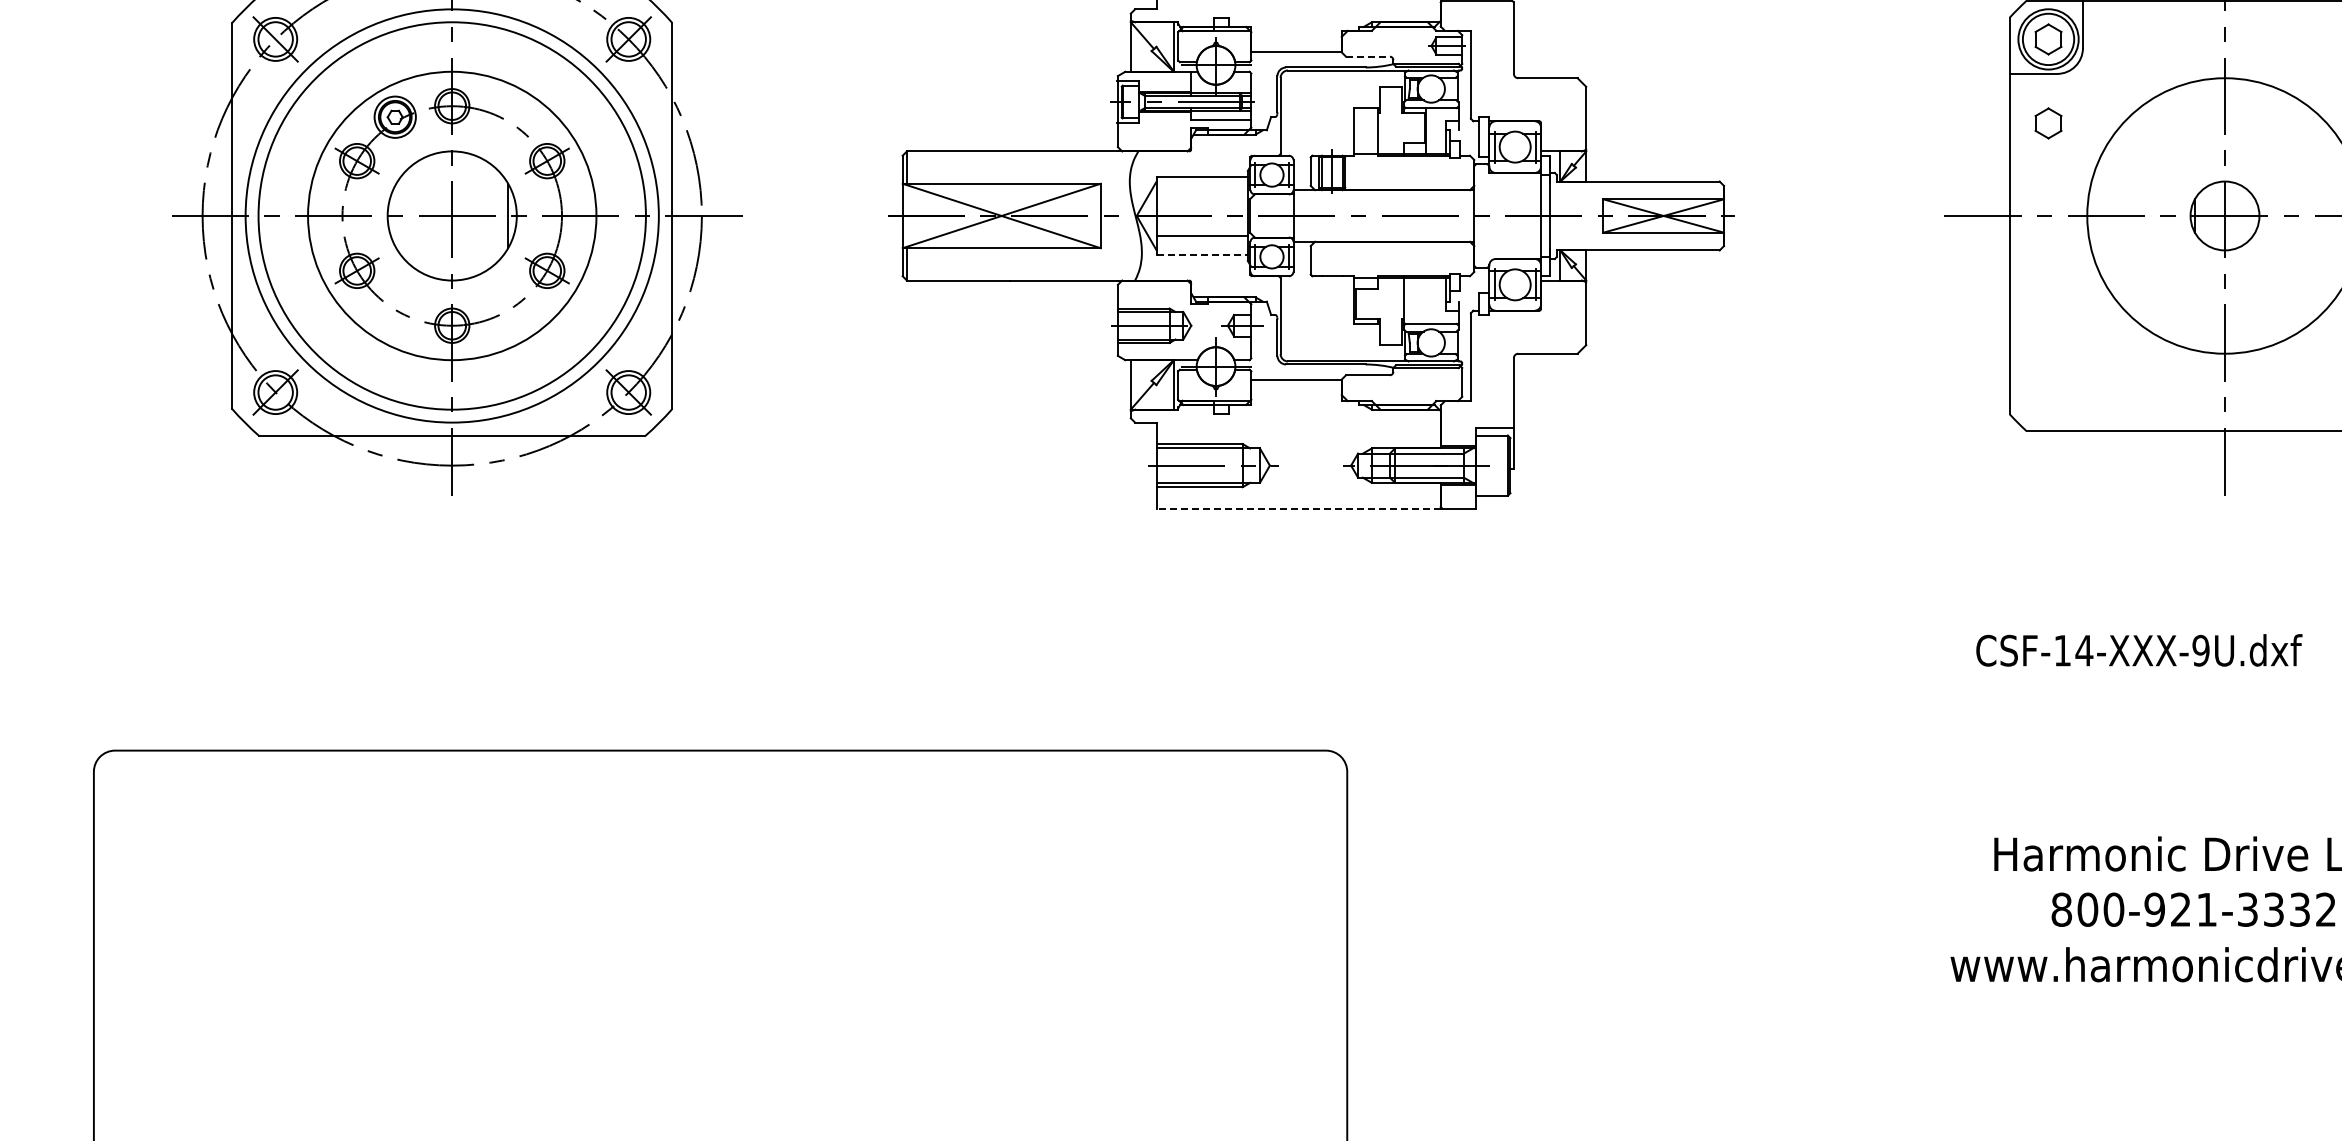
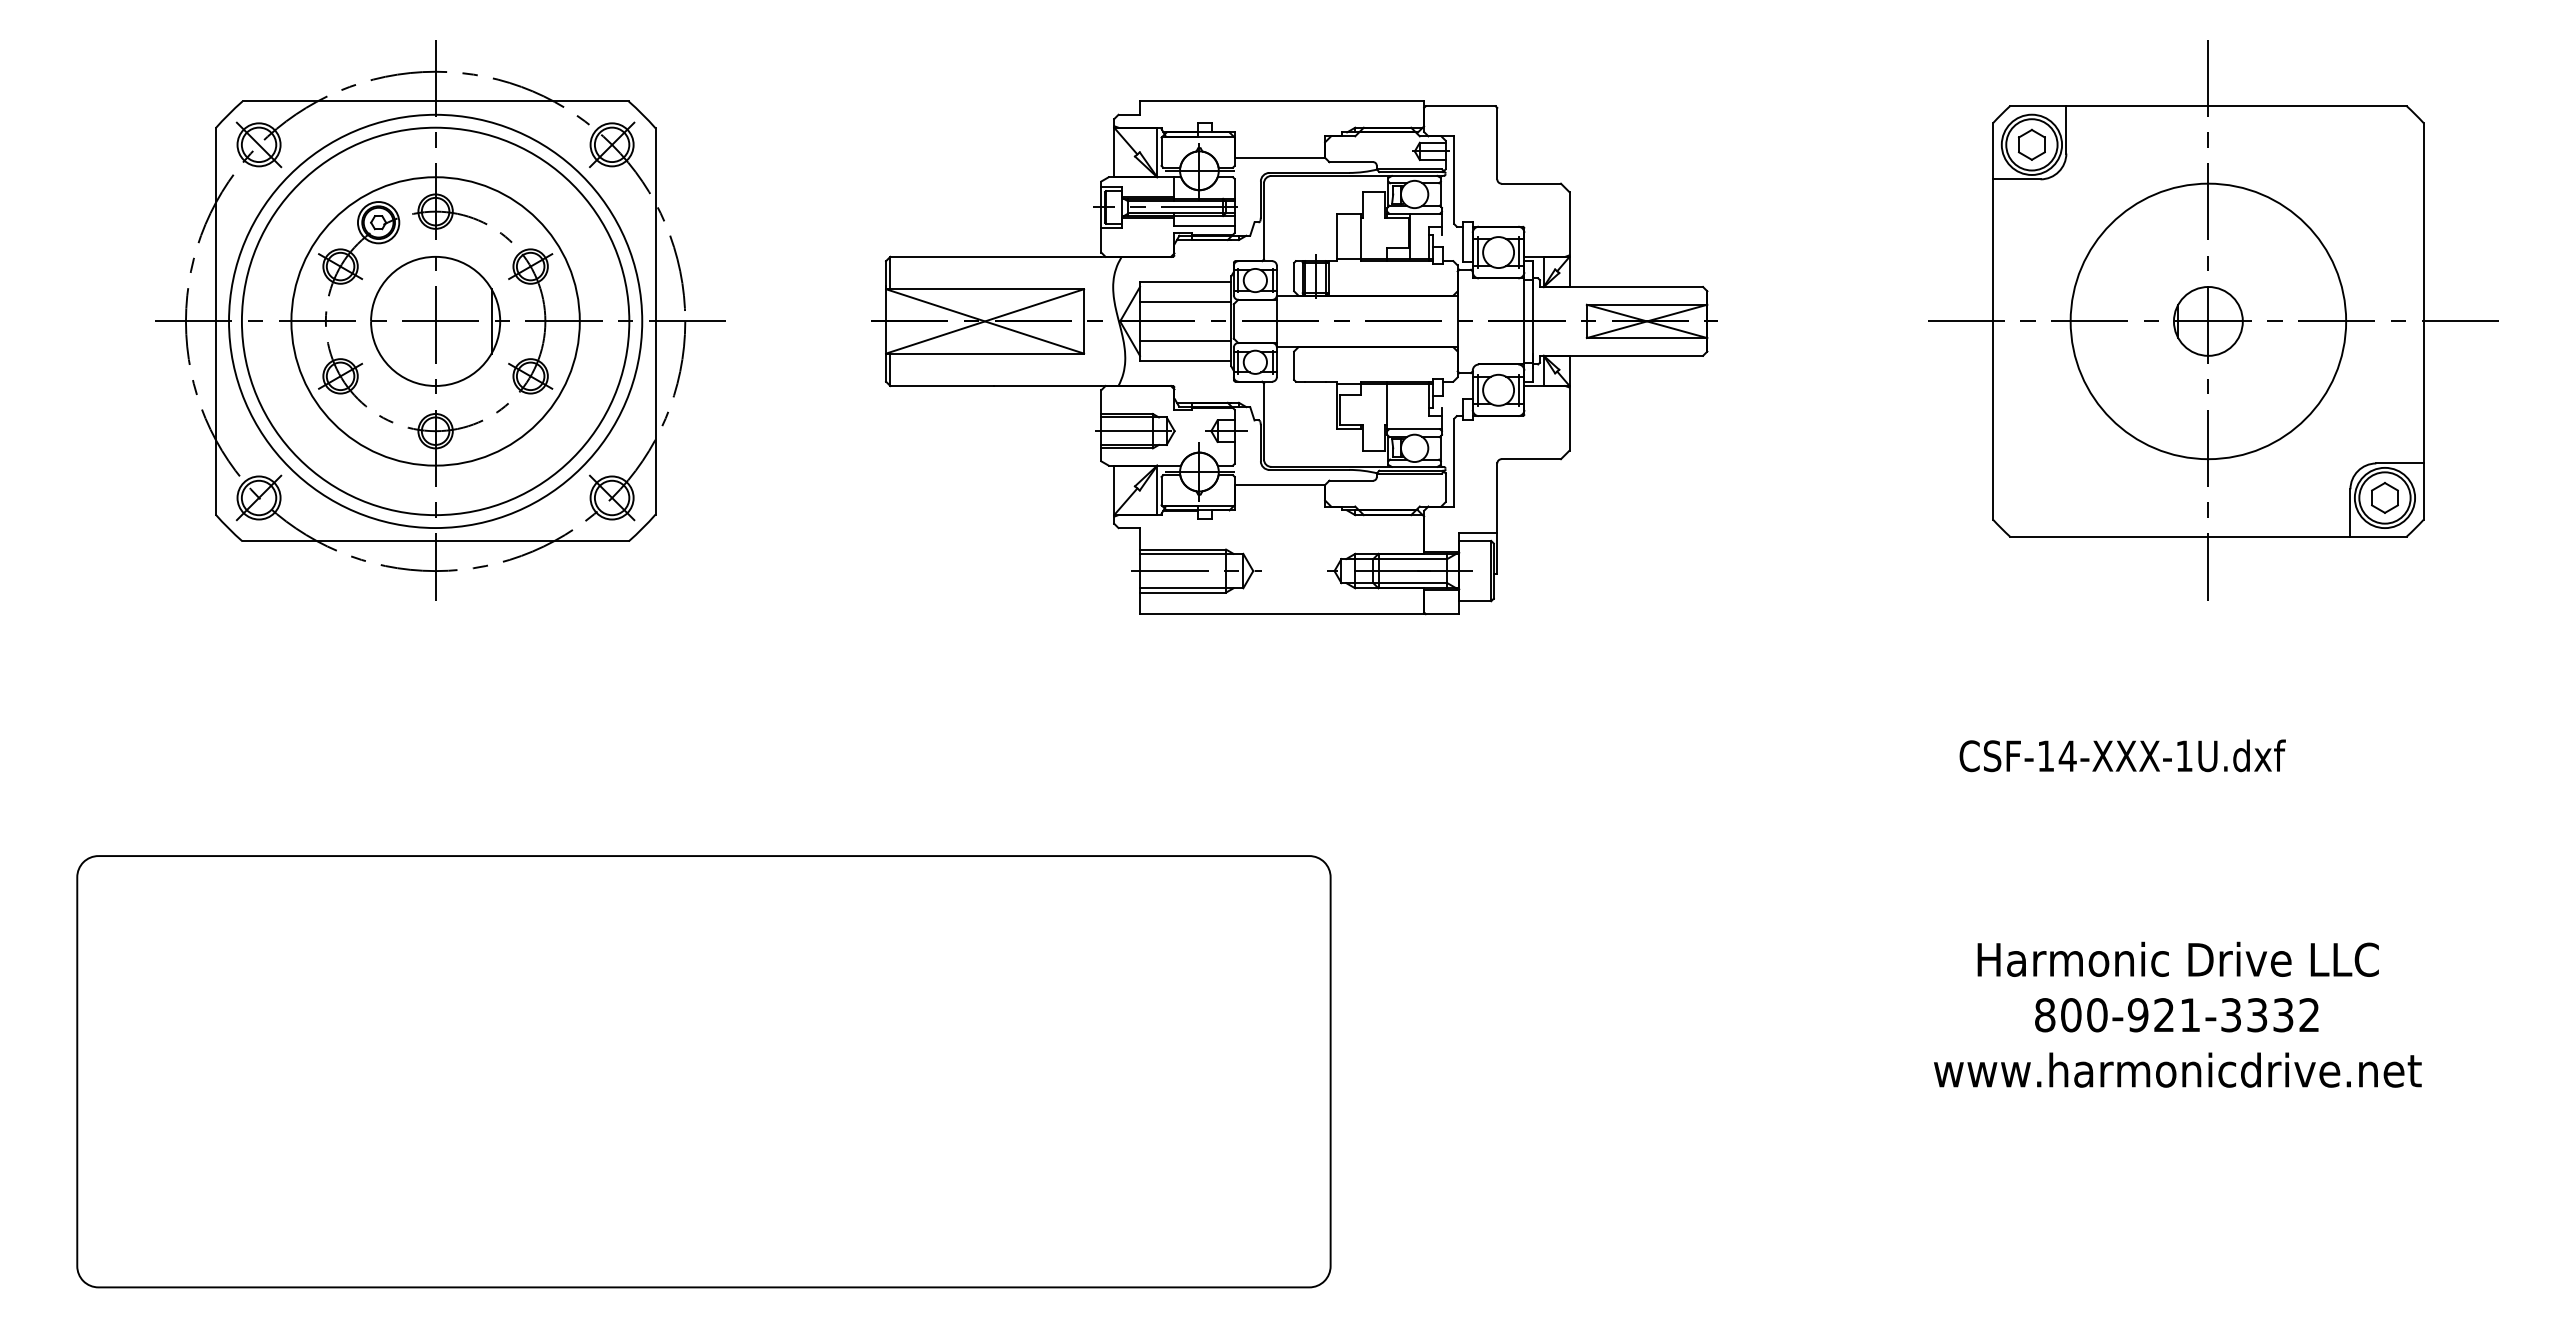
line: (1368, 57) -> (1351, 162), dashed -> solid
part: (2048, 123) -> (2031, 228), removed
line: (1202, 196) -> (1185, 301), added
line: (1202, 255) -> (1185, 360), dashed -> solid
line: (1298, 509) -> (1281, 614), dashed -> solid
text: (2200, 651) -> (2183, 756), CSF-14-XXX-9U.dxf -> CSF-14-XXX-1U.dxf

